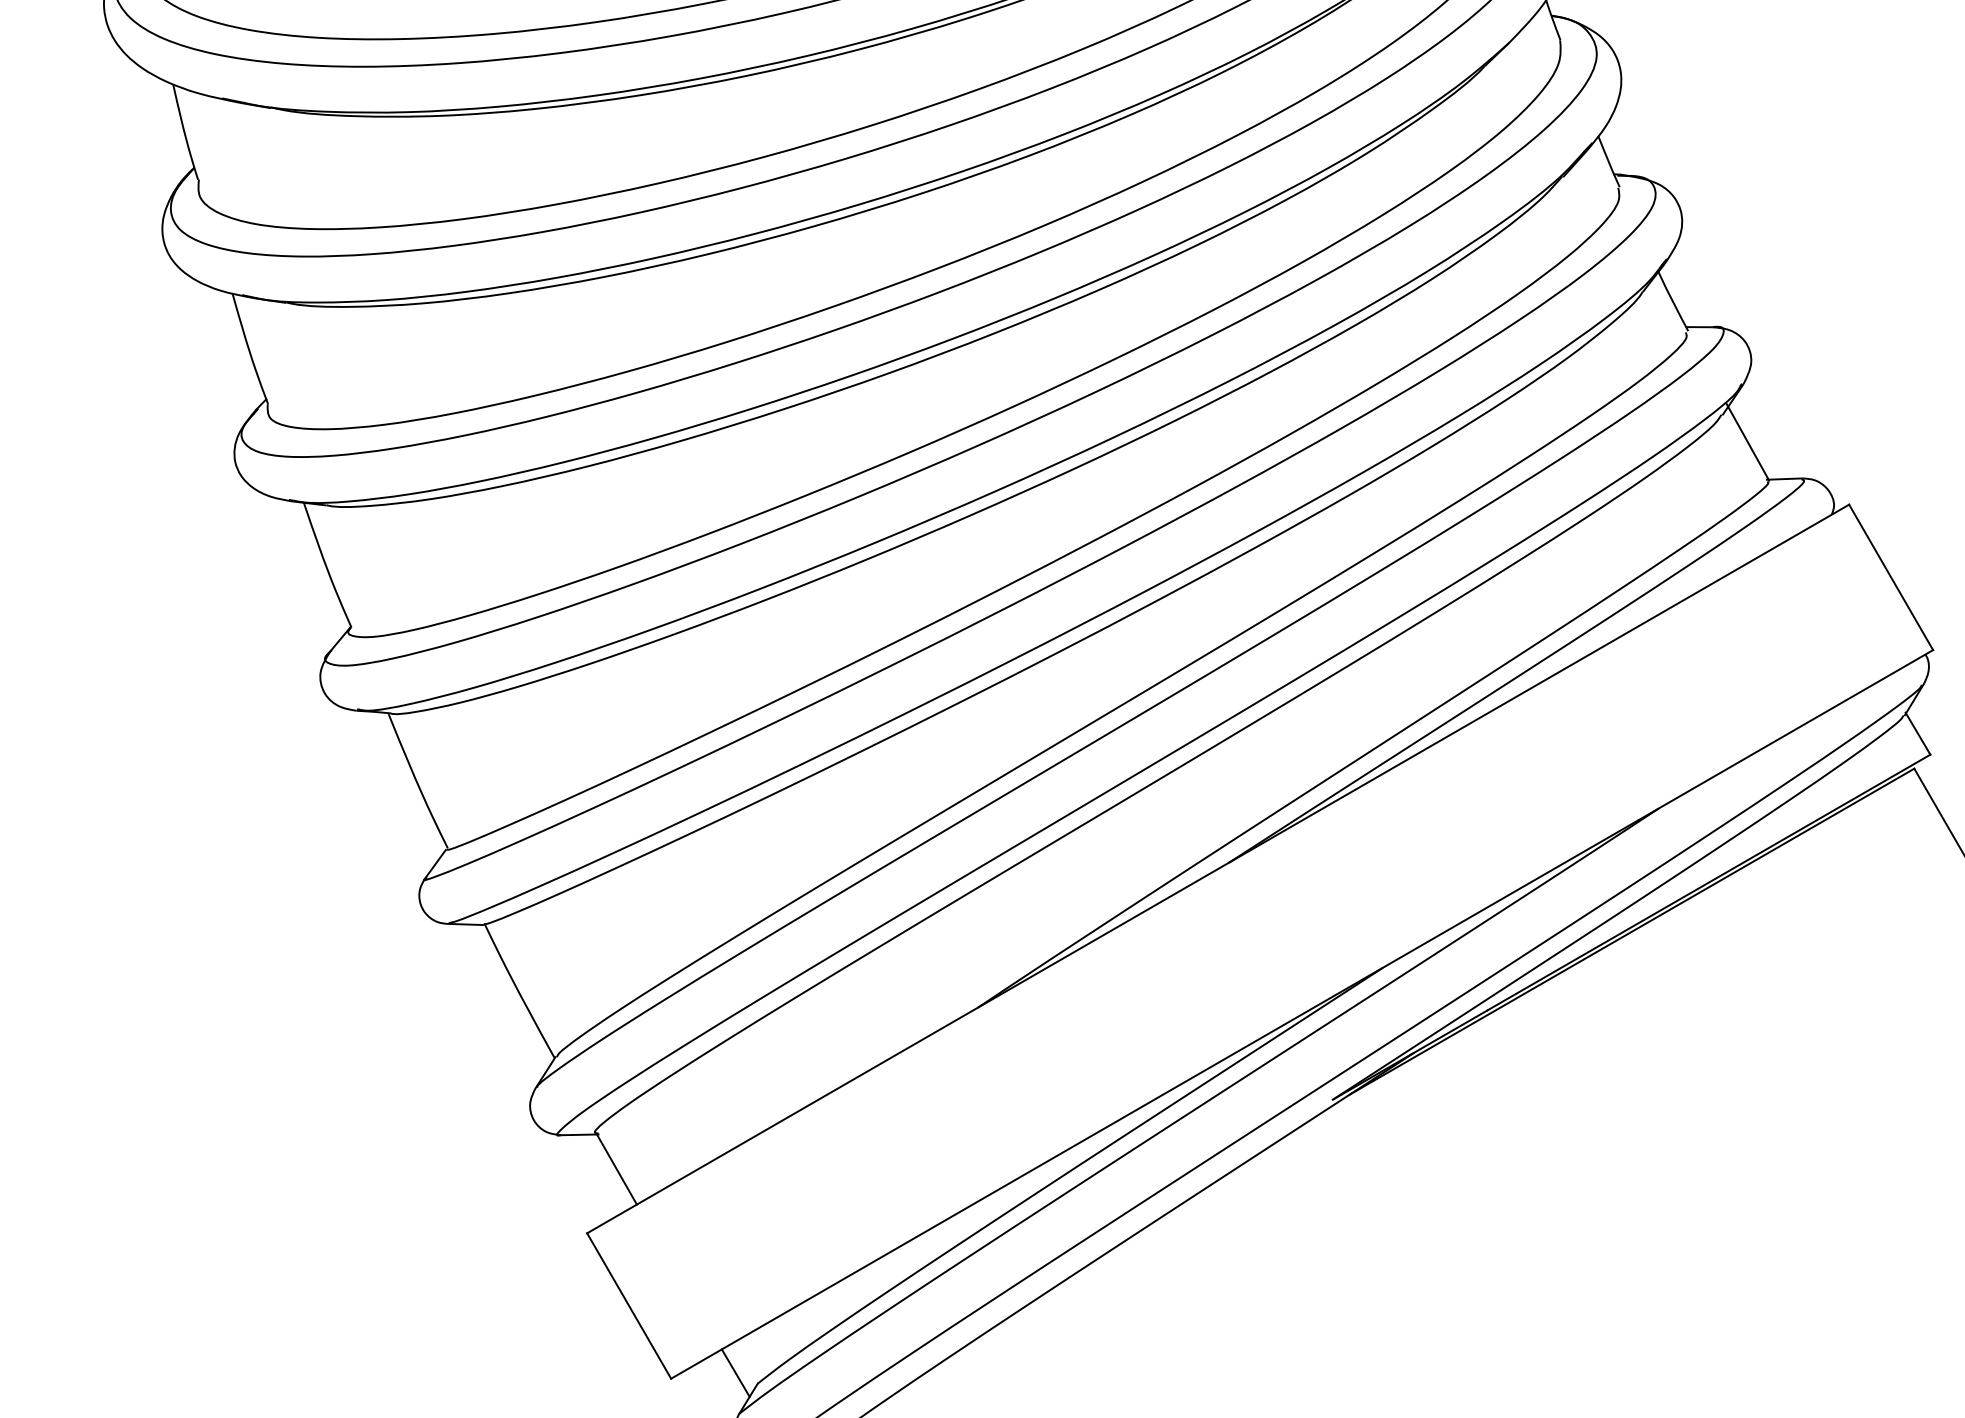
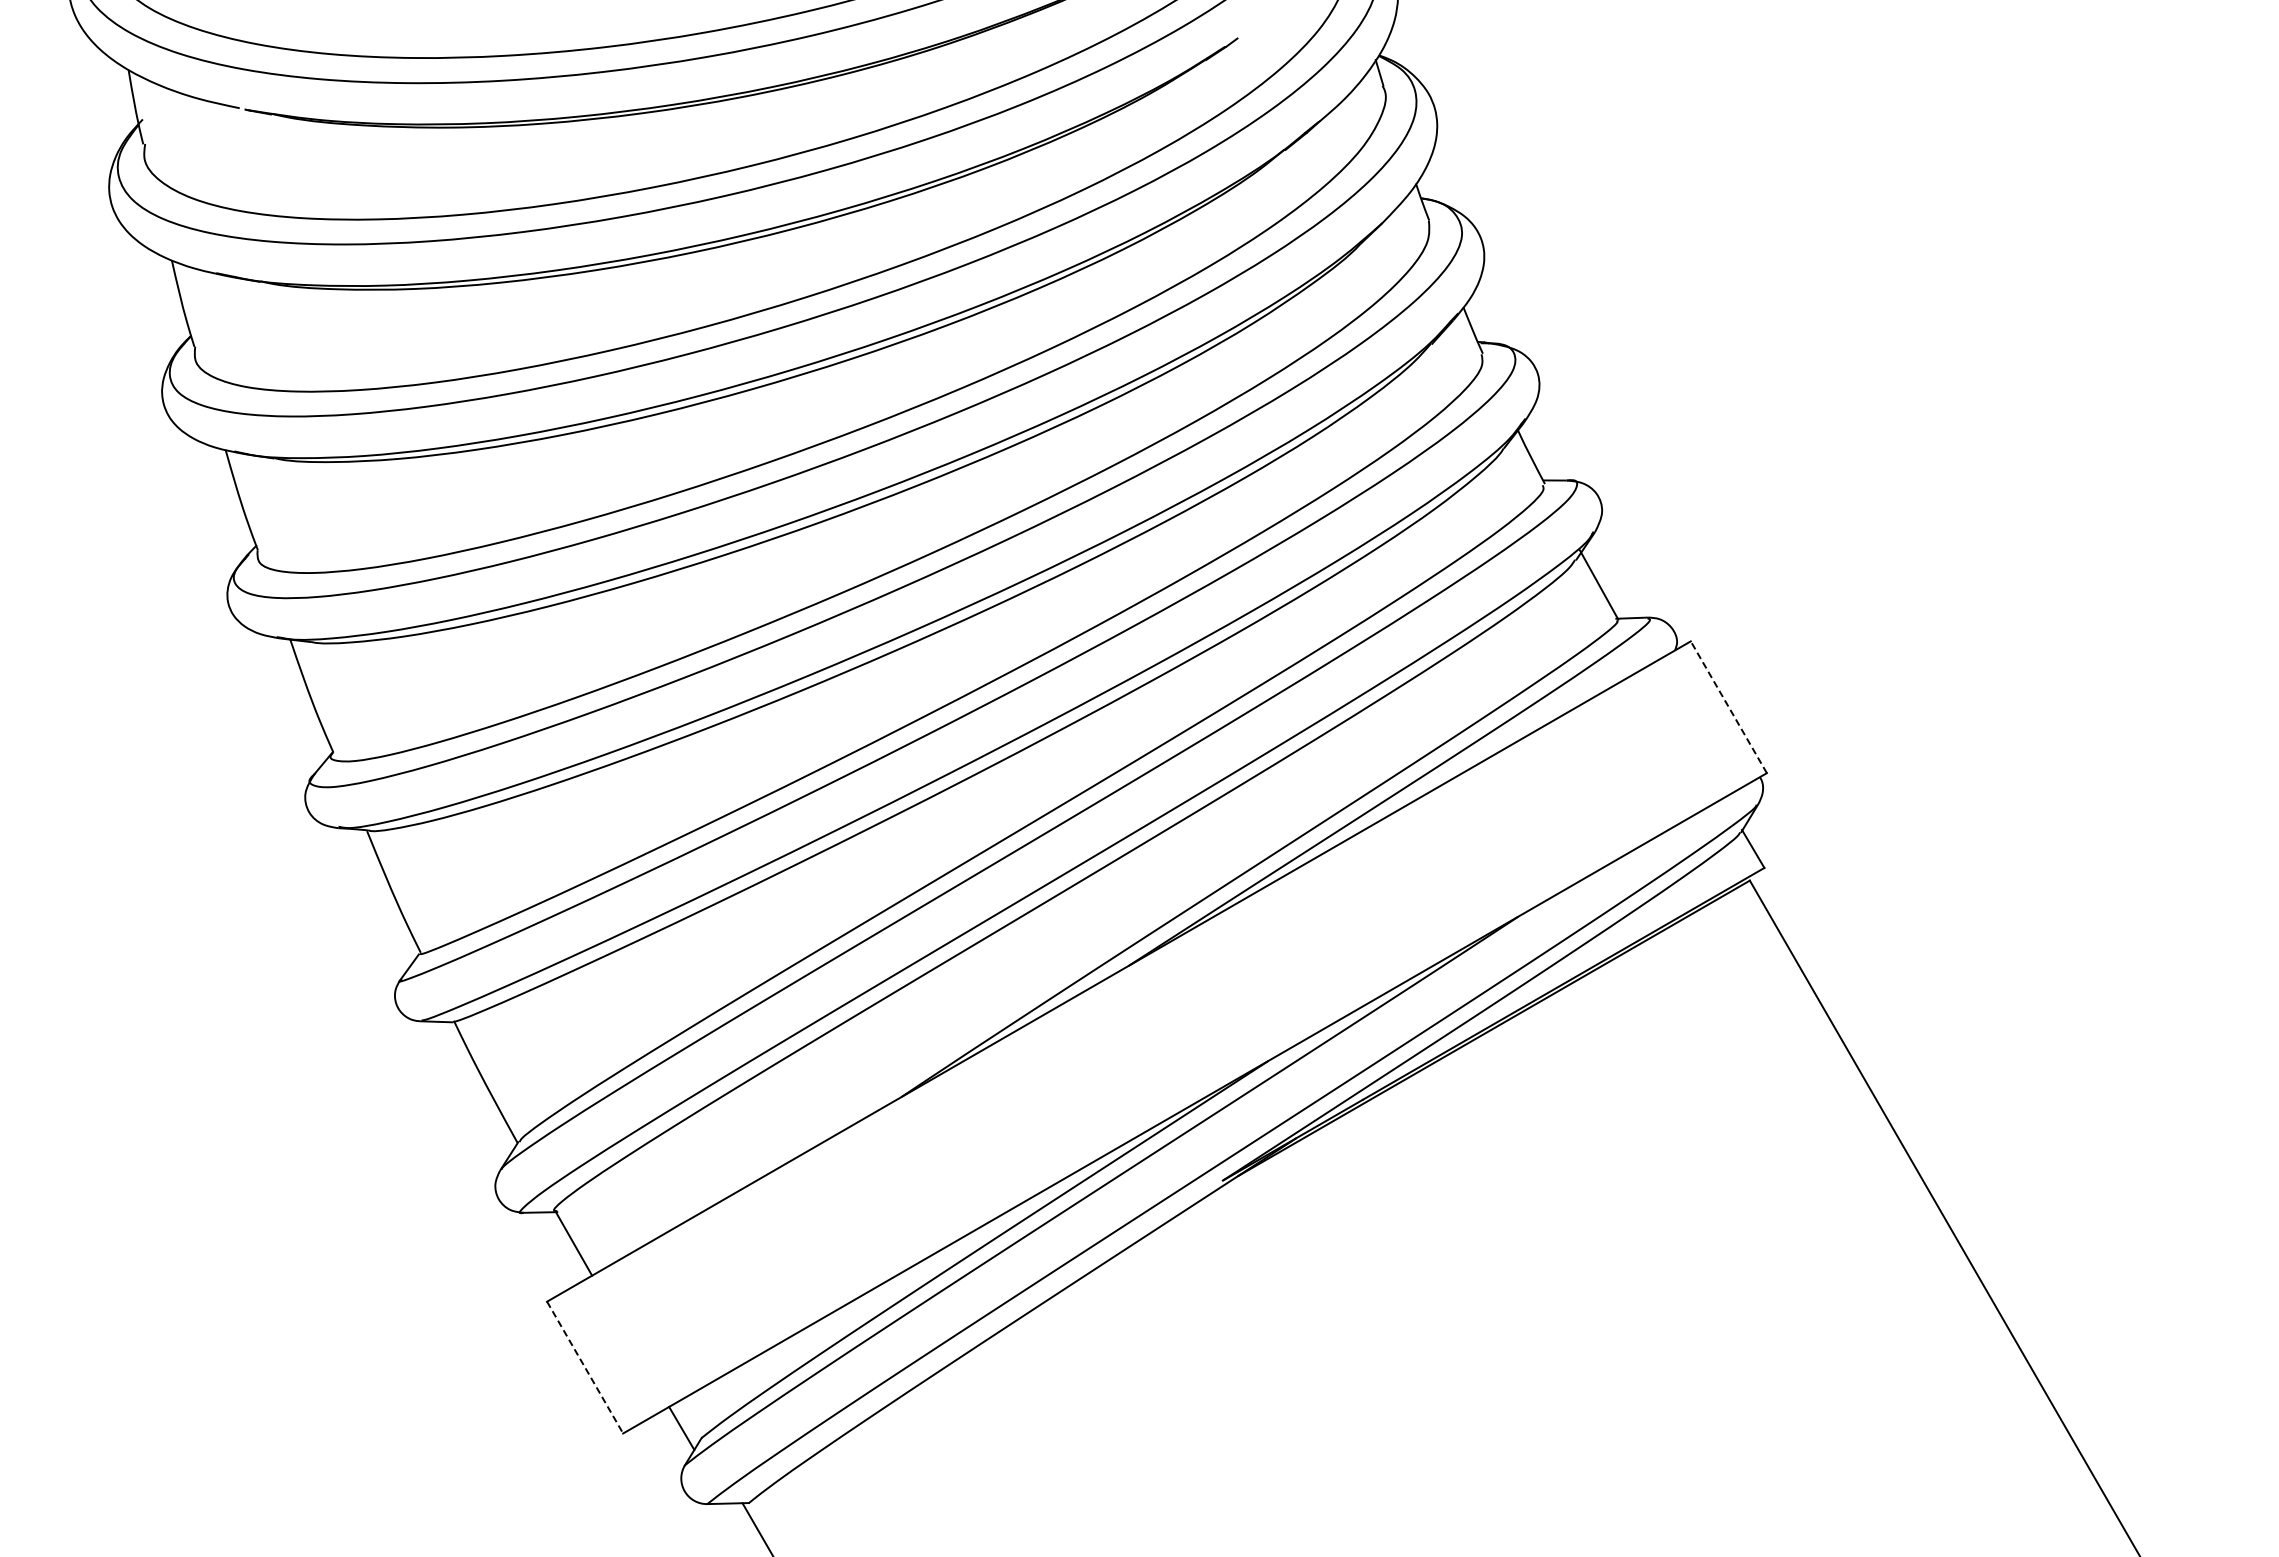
line: (1890, 576) -> (1728, 706), solid -> dashed
line: (629, 1306) -> (585, 1368), solid -> dashed

